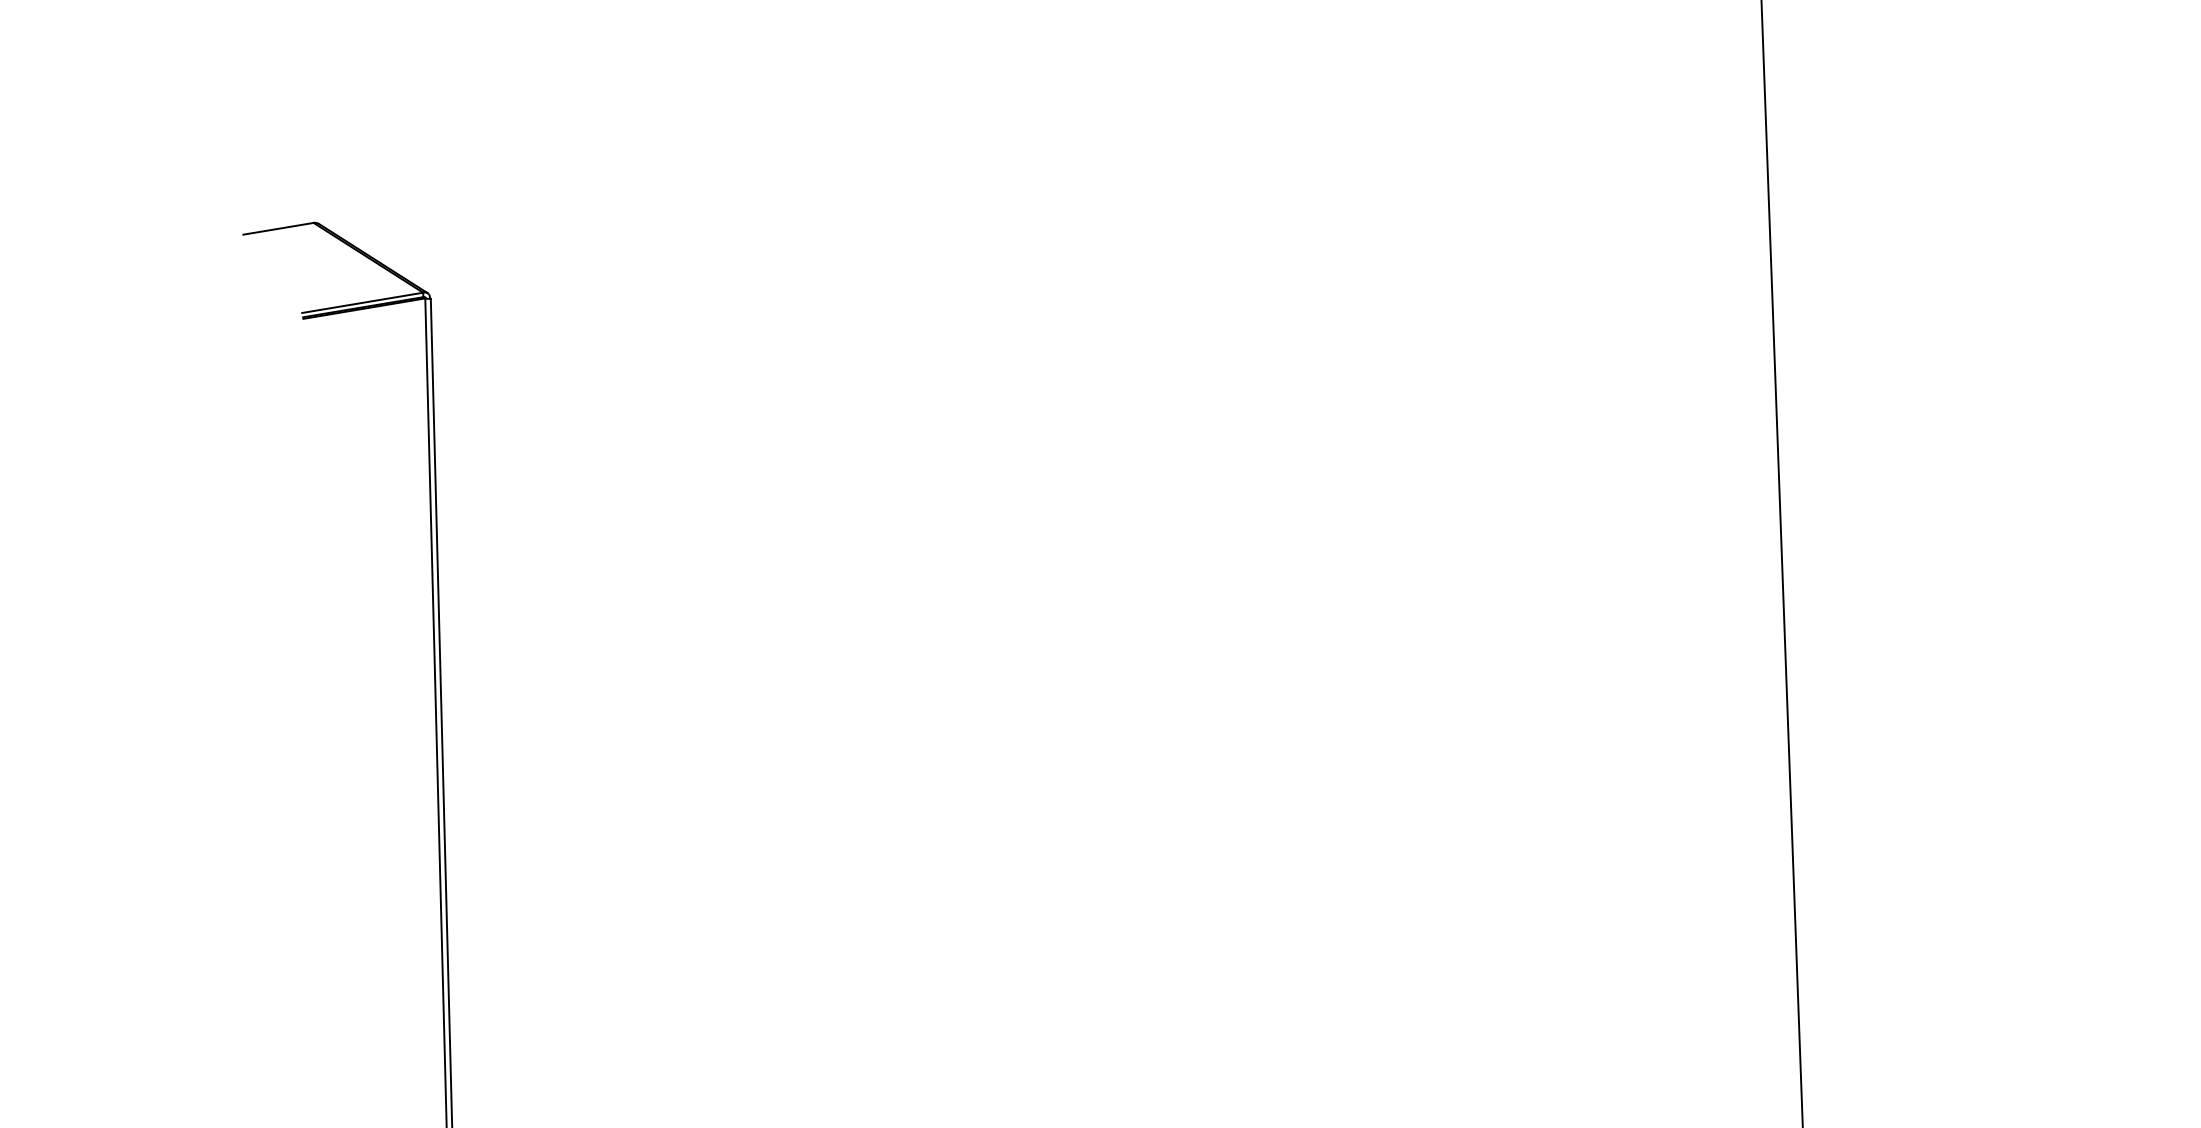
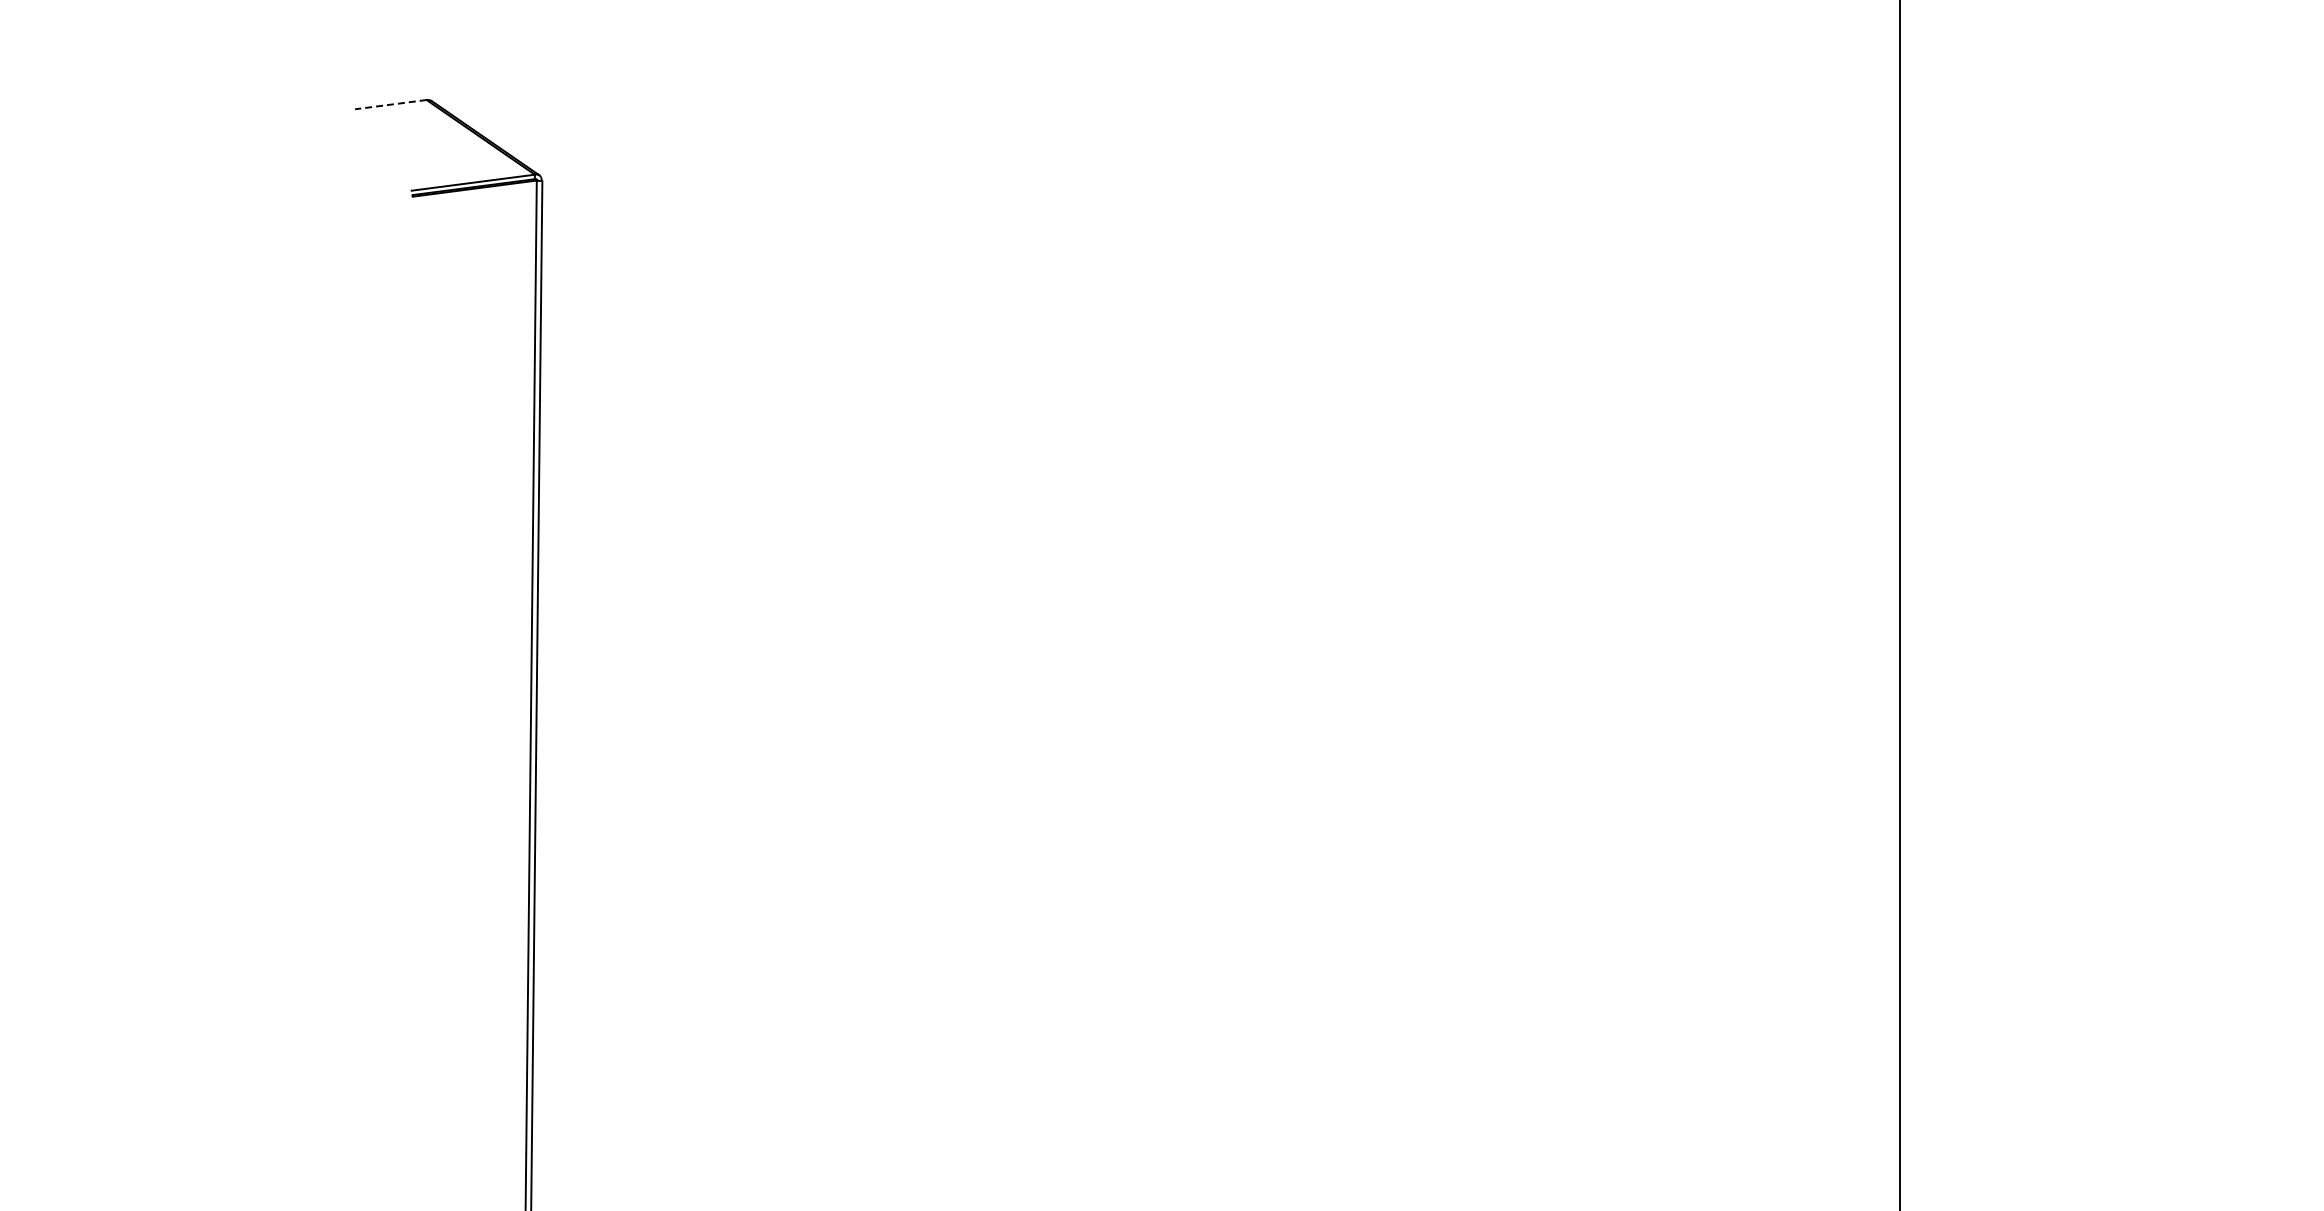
line: (278, 228) -> (390, 104), solid -> dashed

